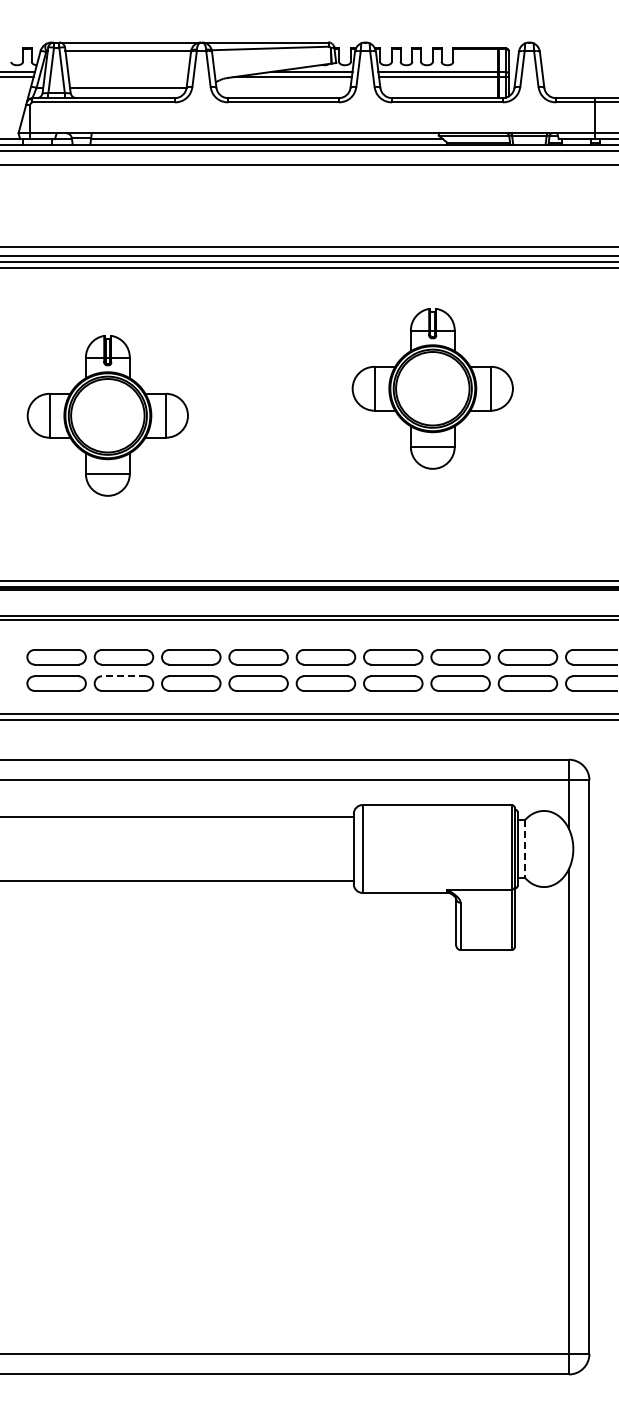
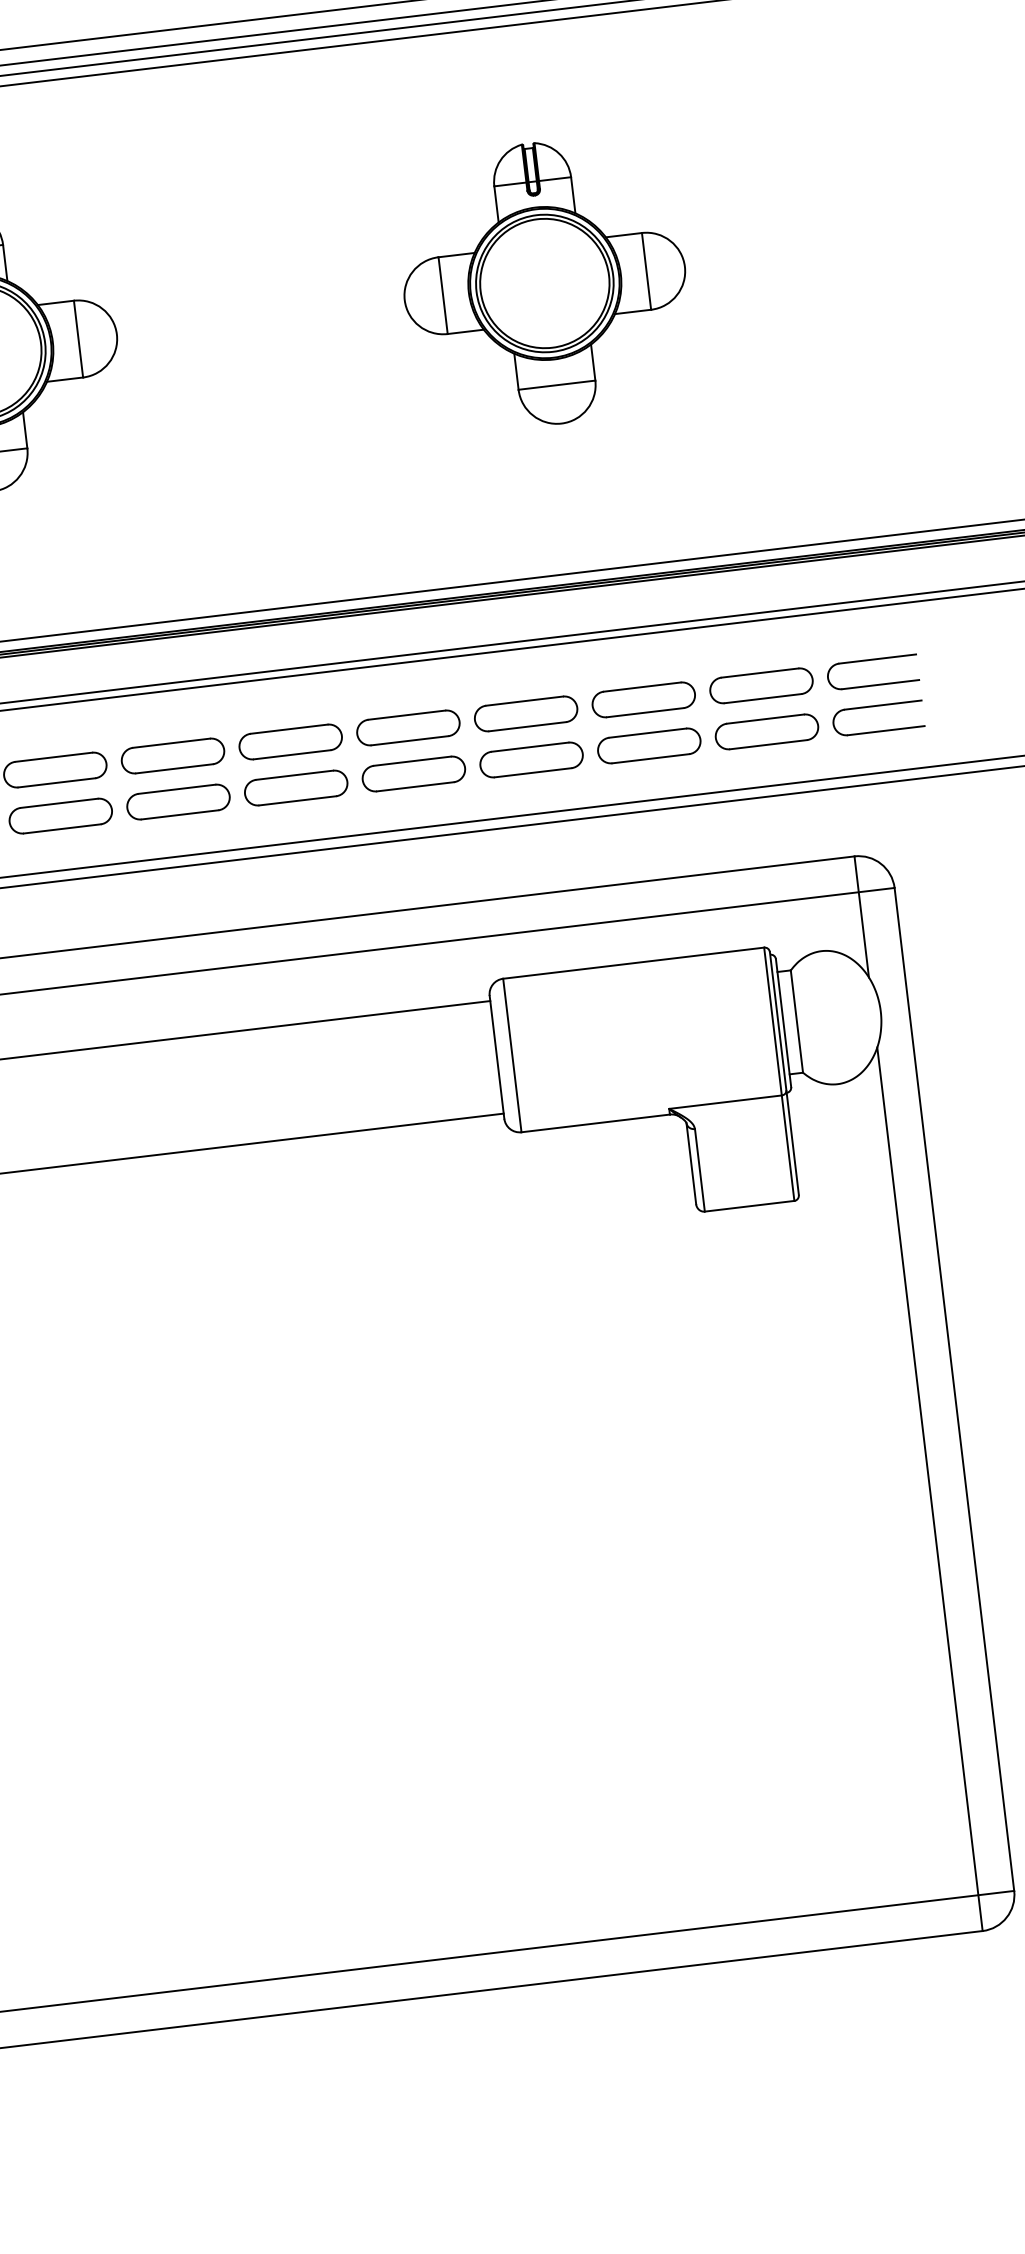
part: (432, 388) -> (544, 283), moved
line: (123, 676) -> (58, 803), dashed -> solid
line: (525, 849) -> (797, 1022), dashed -> solid

